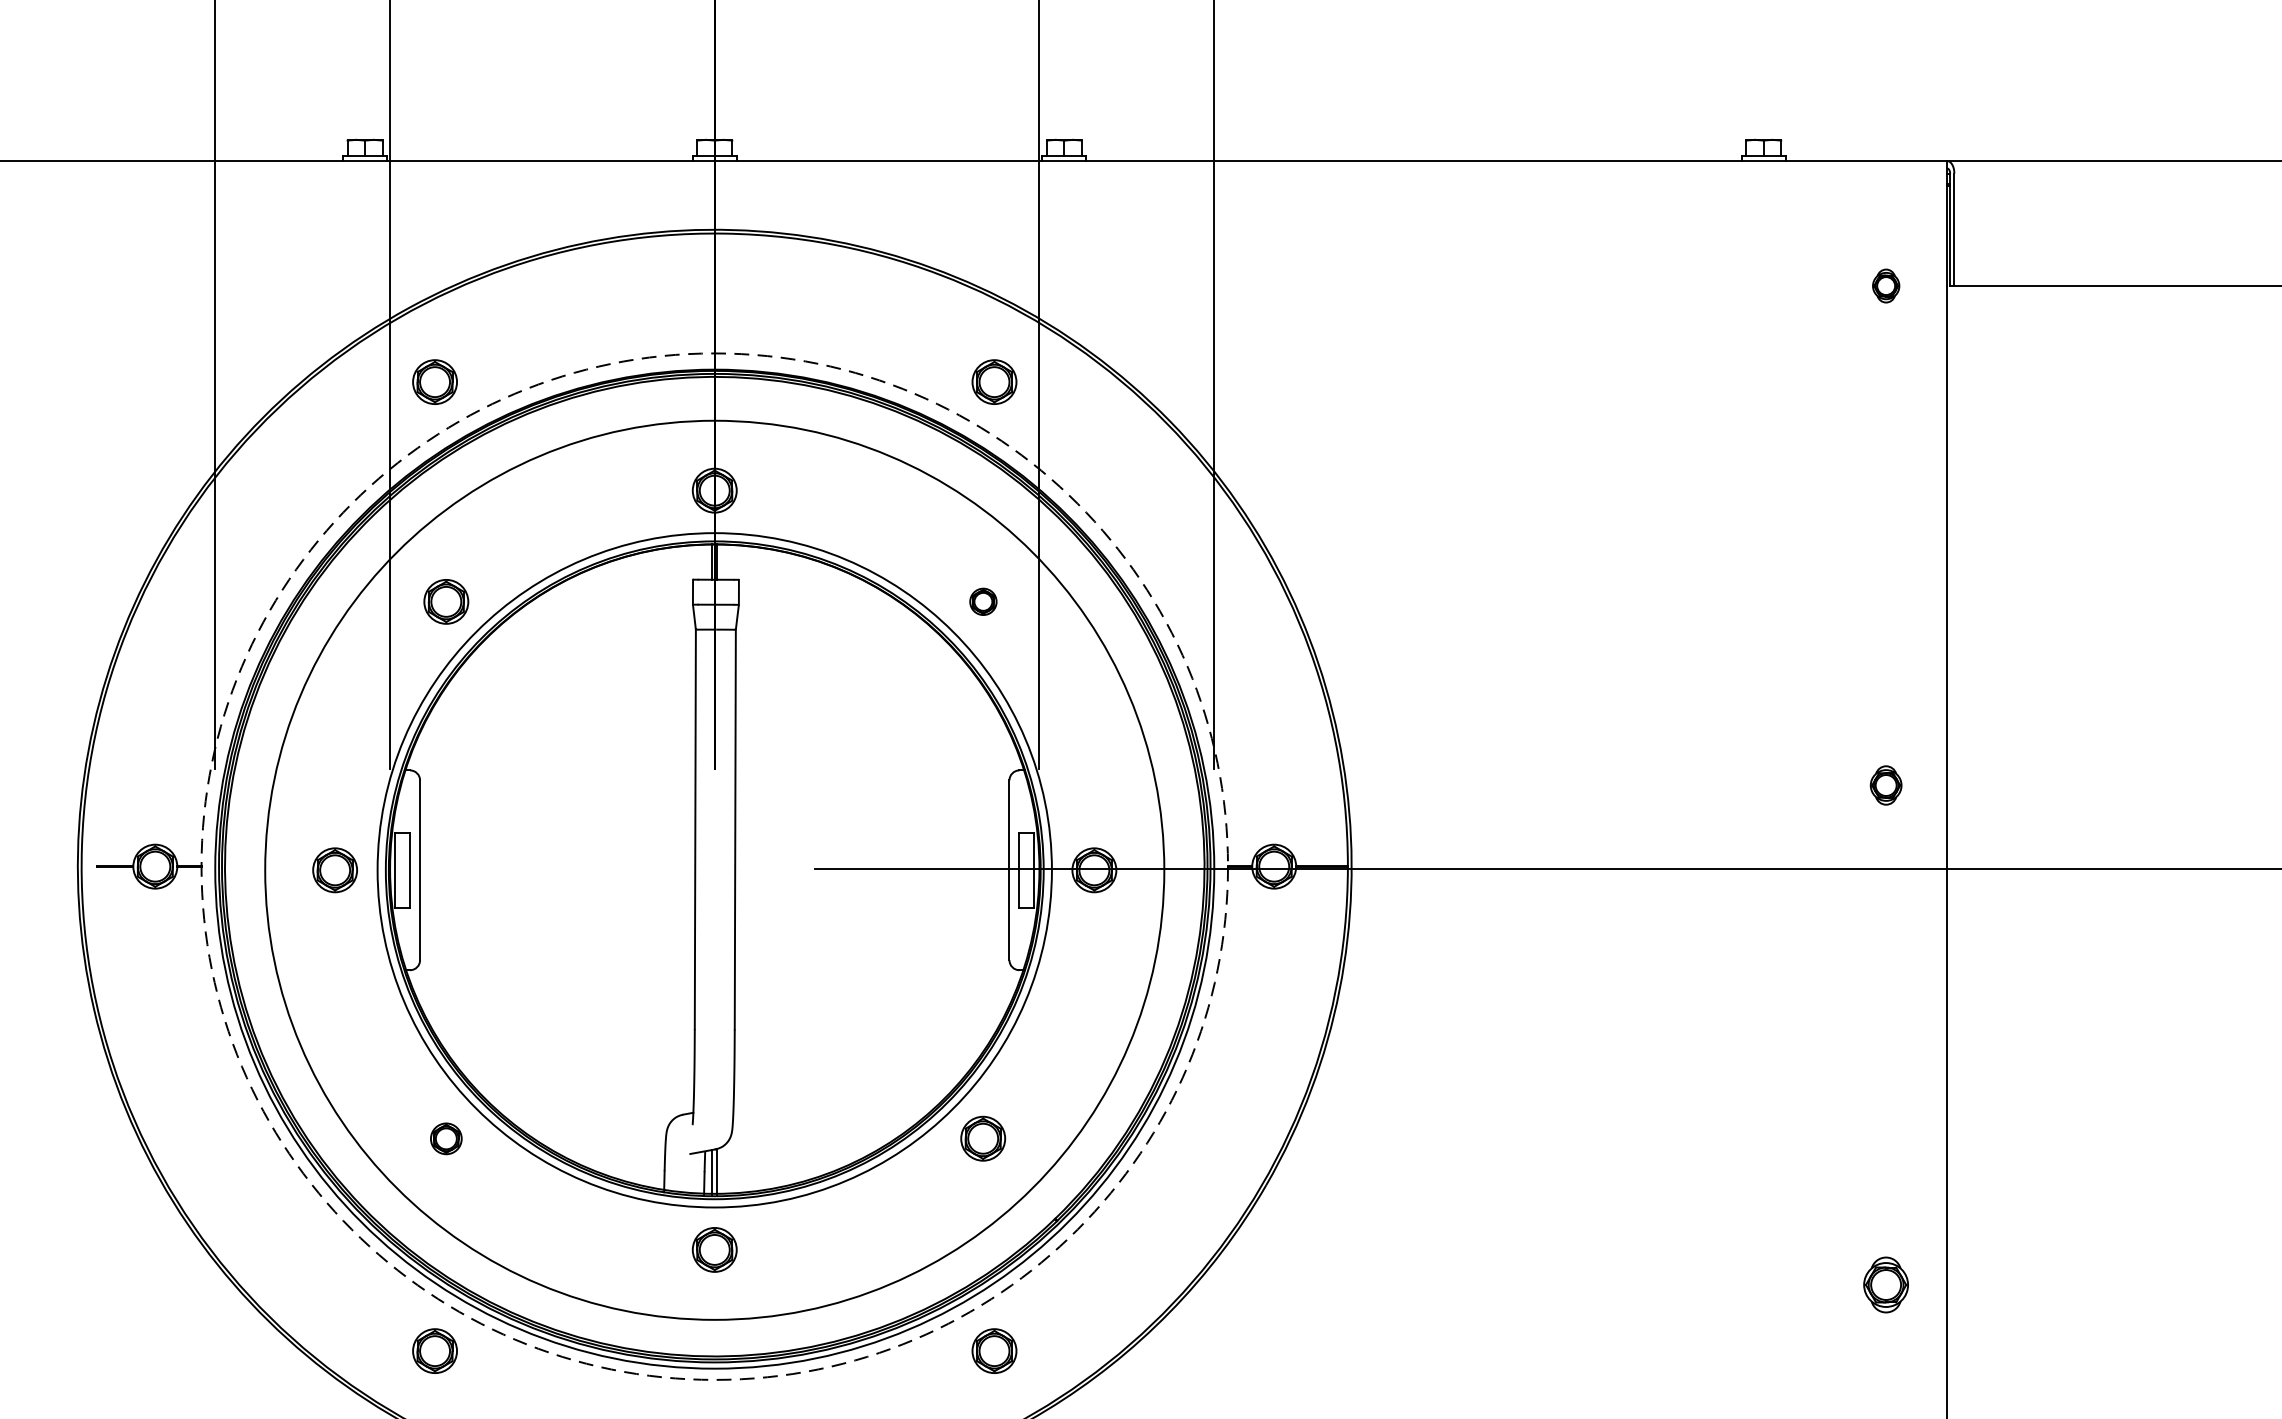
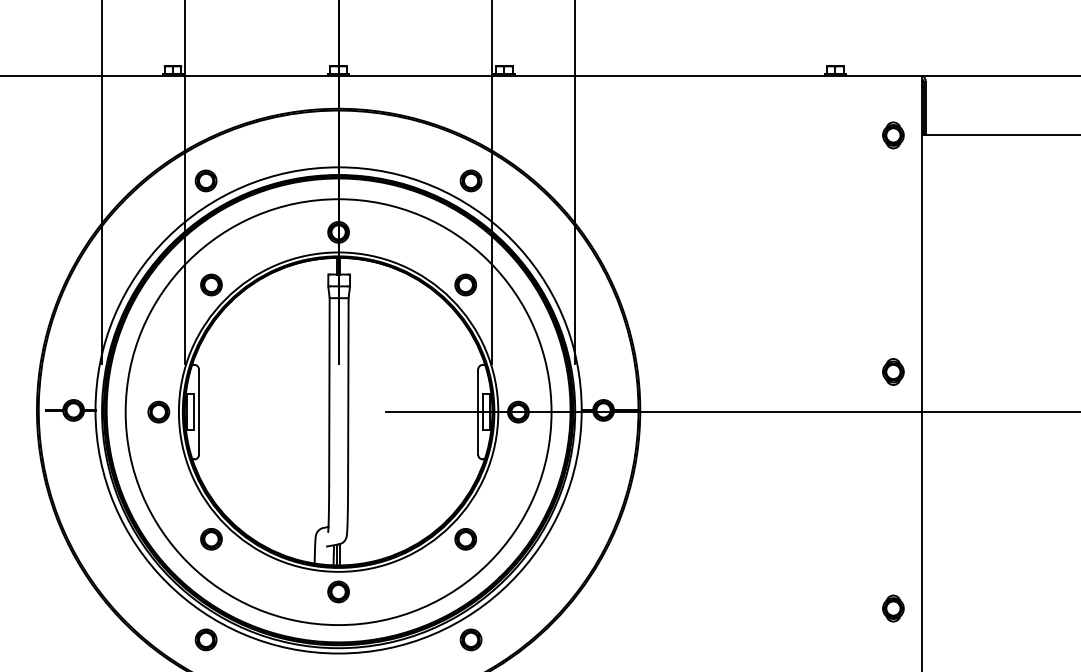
part: (1886, 286) -> (893, 135), size x1.67
part: (982, 600) -> (465, 284), size x1.67
part: (1886, 784) -> (893, 371), size x1.43
circle: (714, 866) -> (338, 410), dashed -> solid
part: (446, 1139) -> (211, 539), size x1.43

